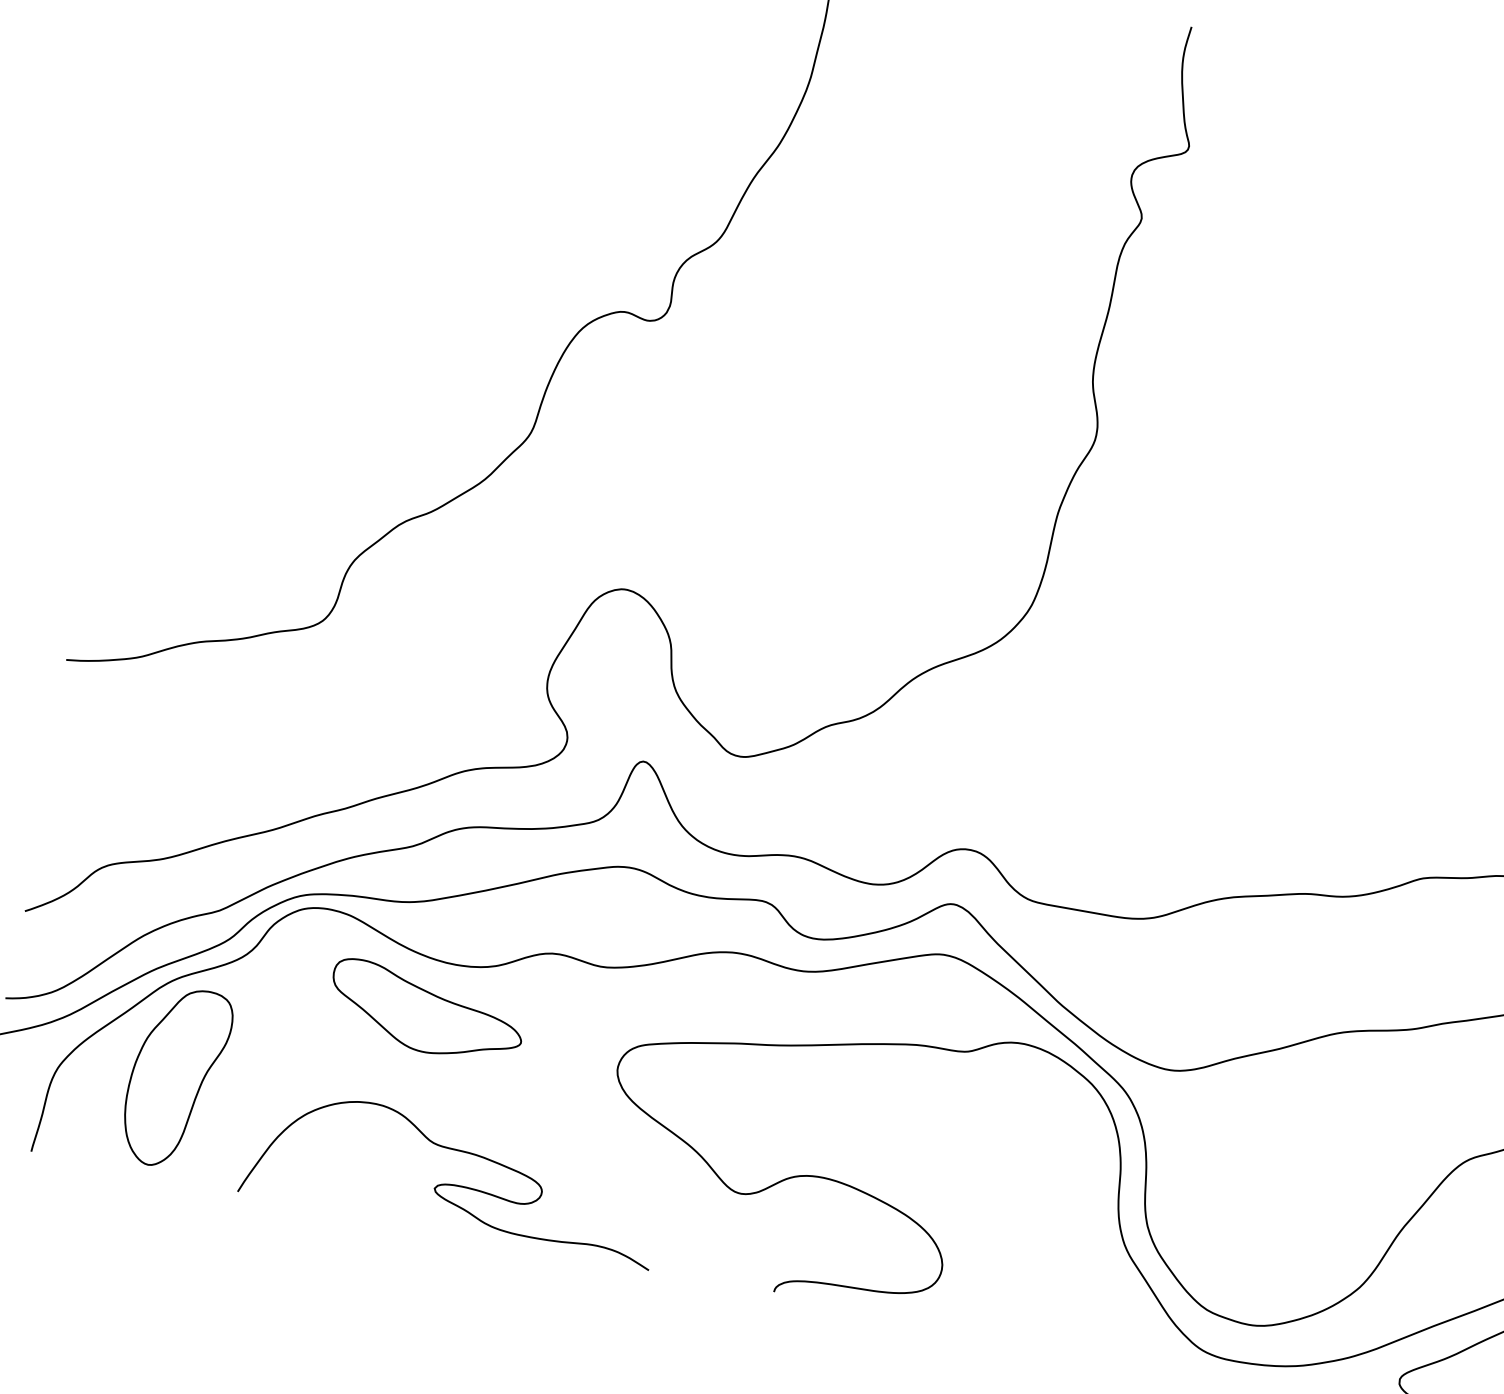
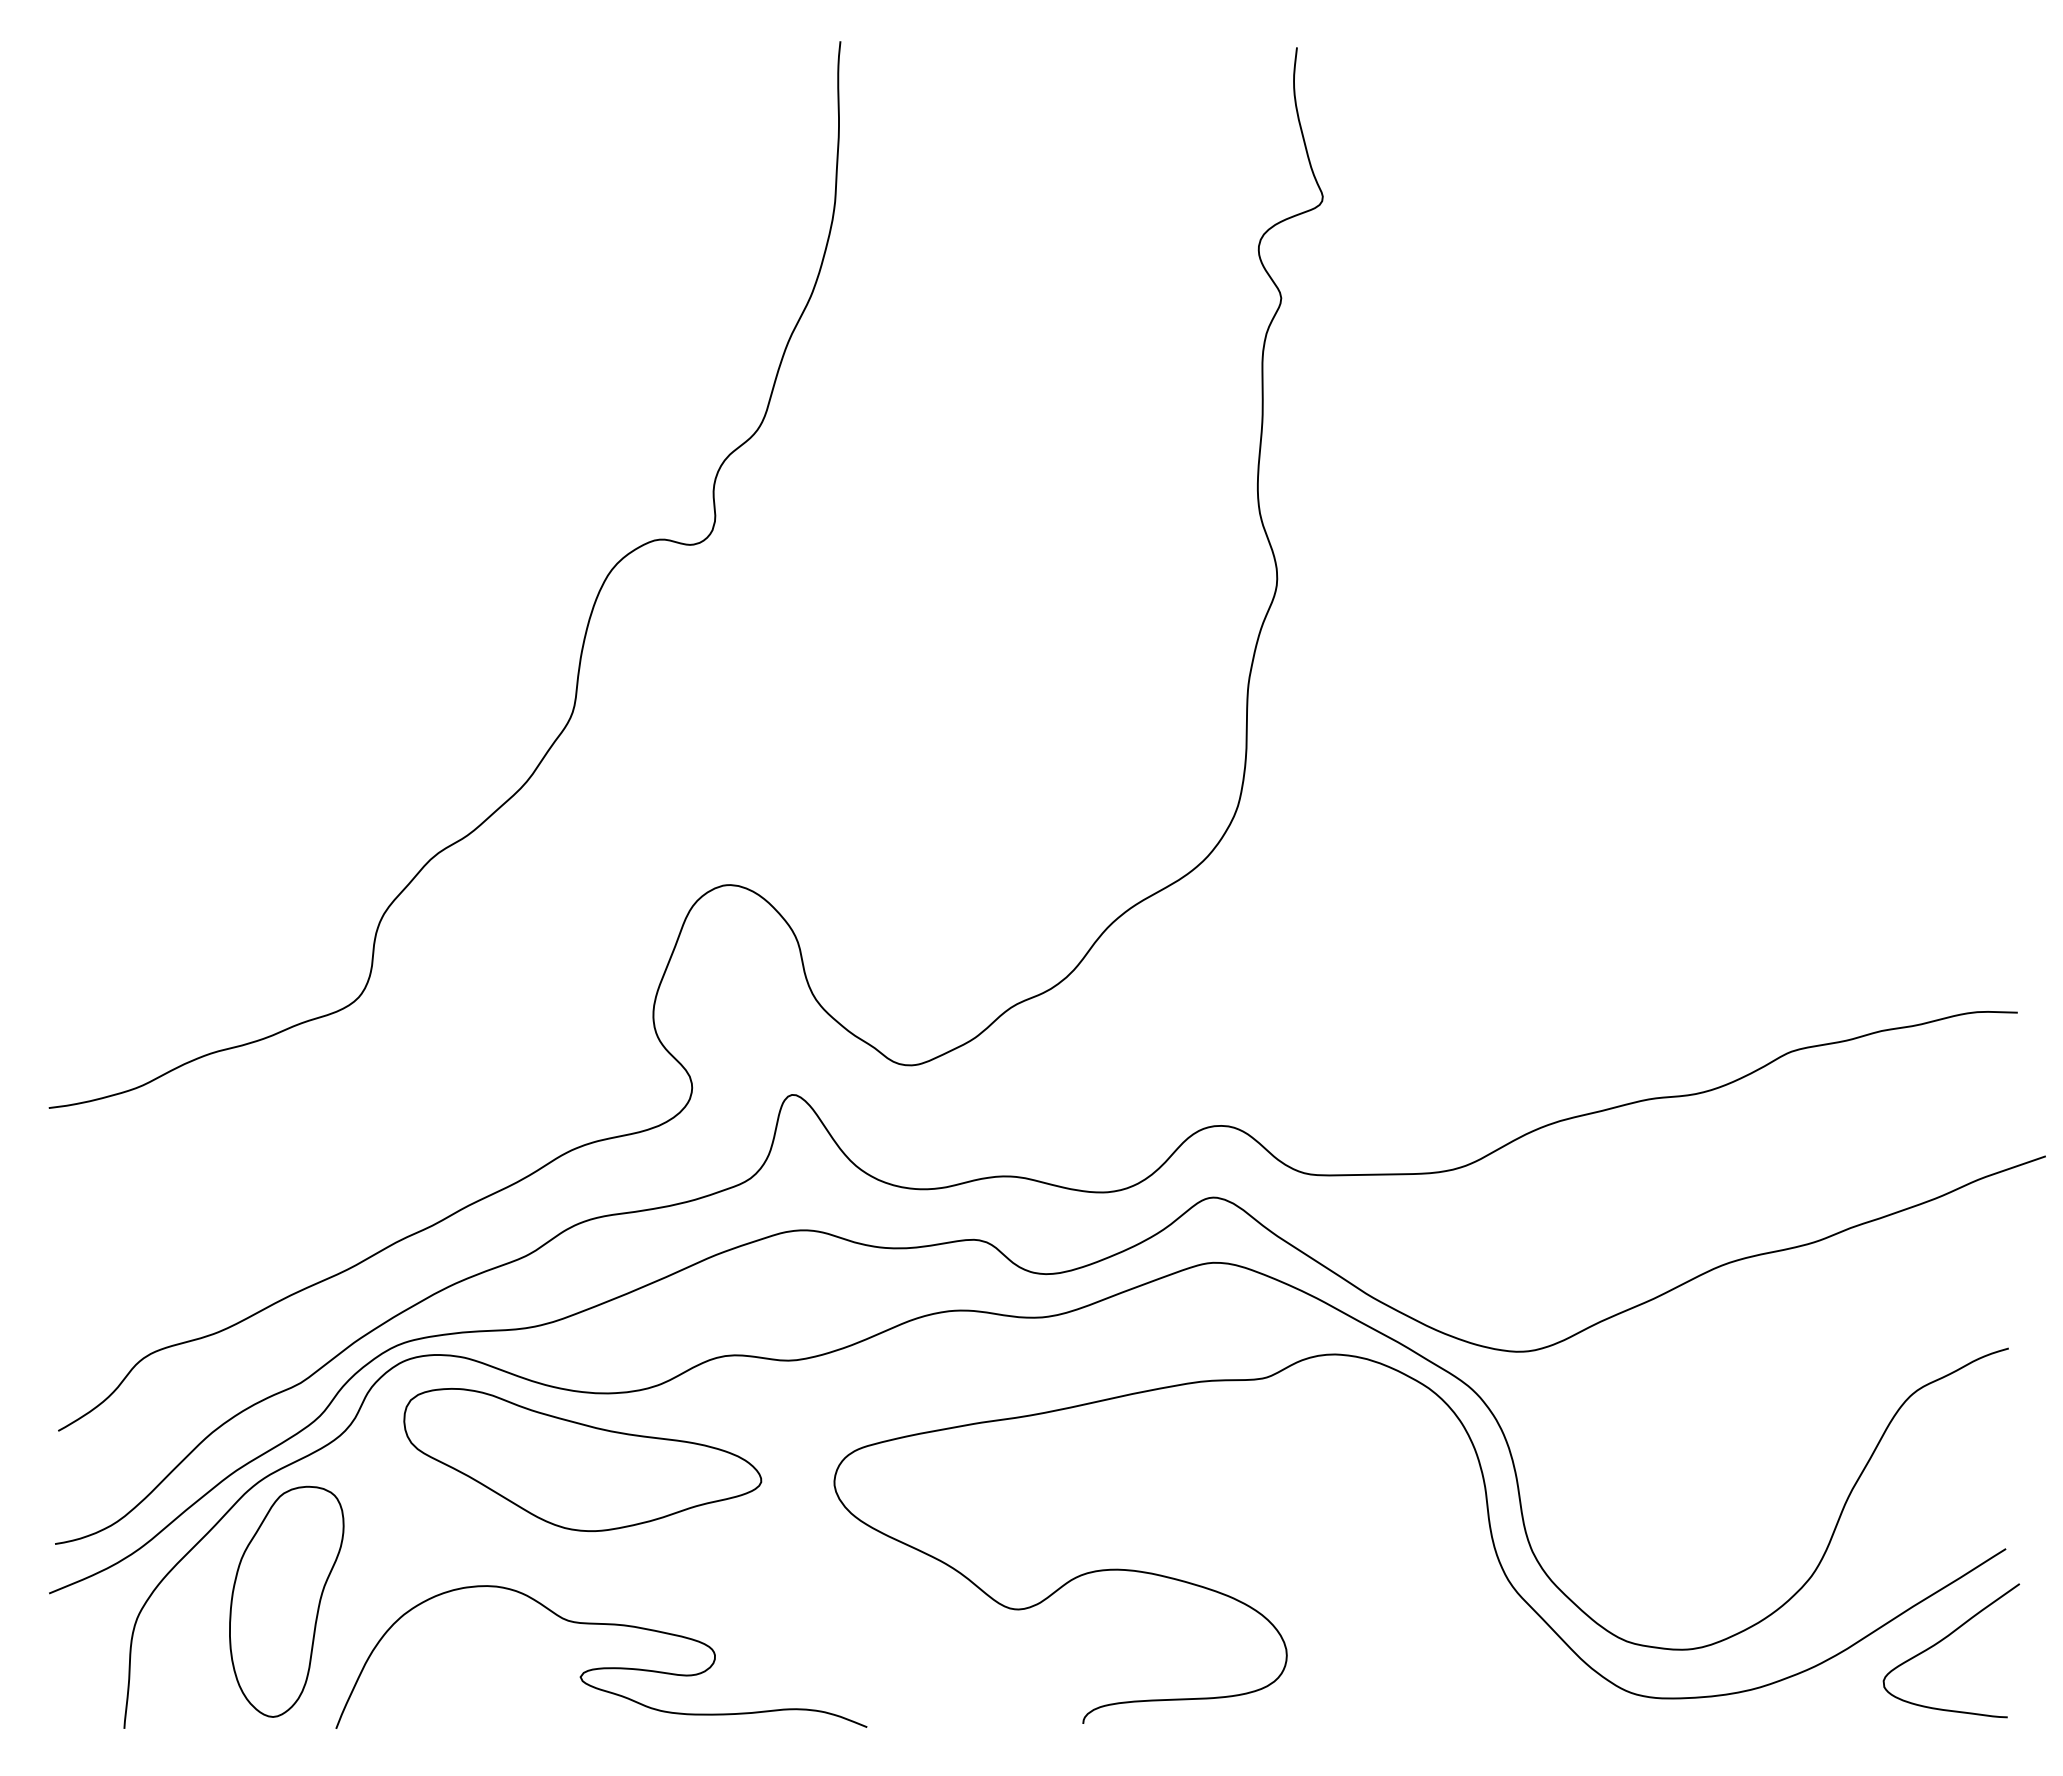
part: (426, 1012) -> (582, 1459), size x1.43
curve: (452, 1184) -> (601, 1667), moved

